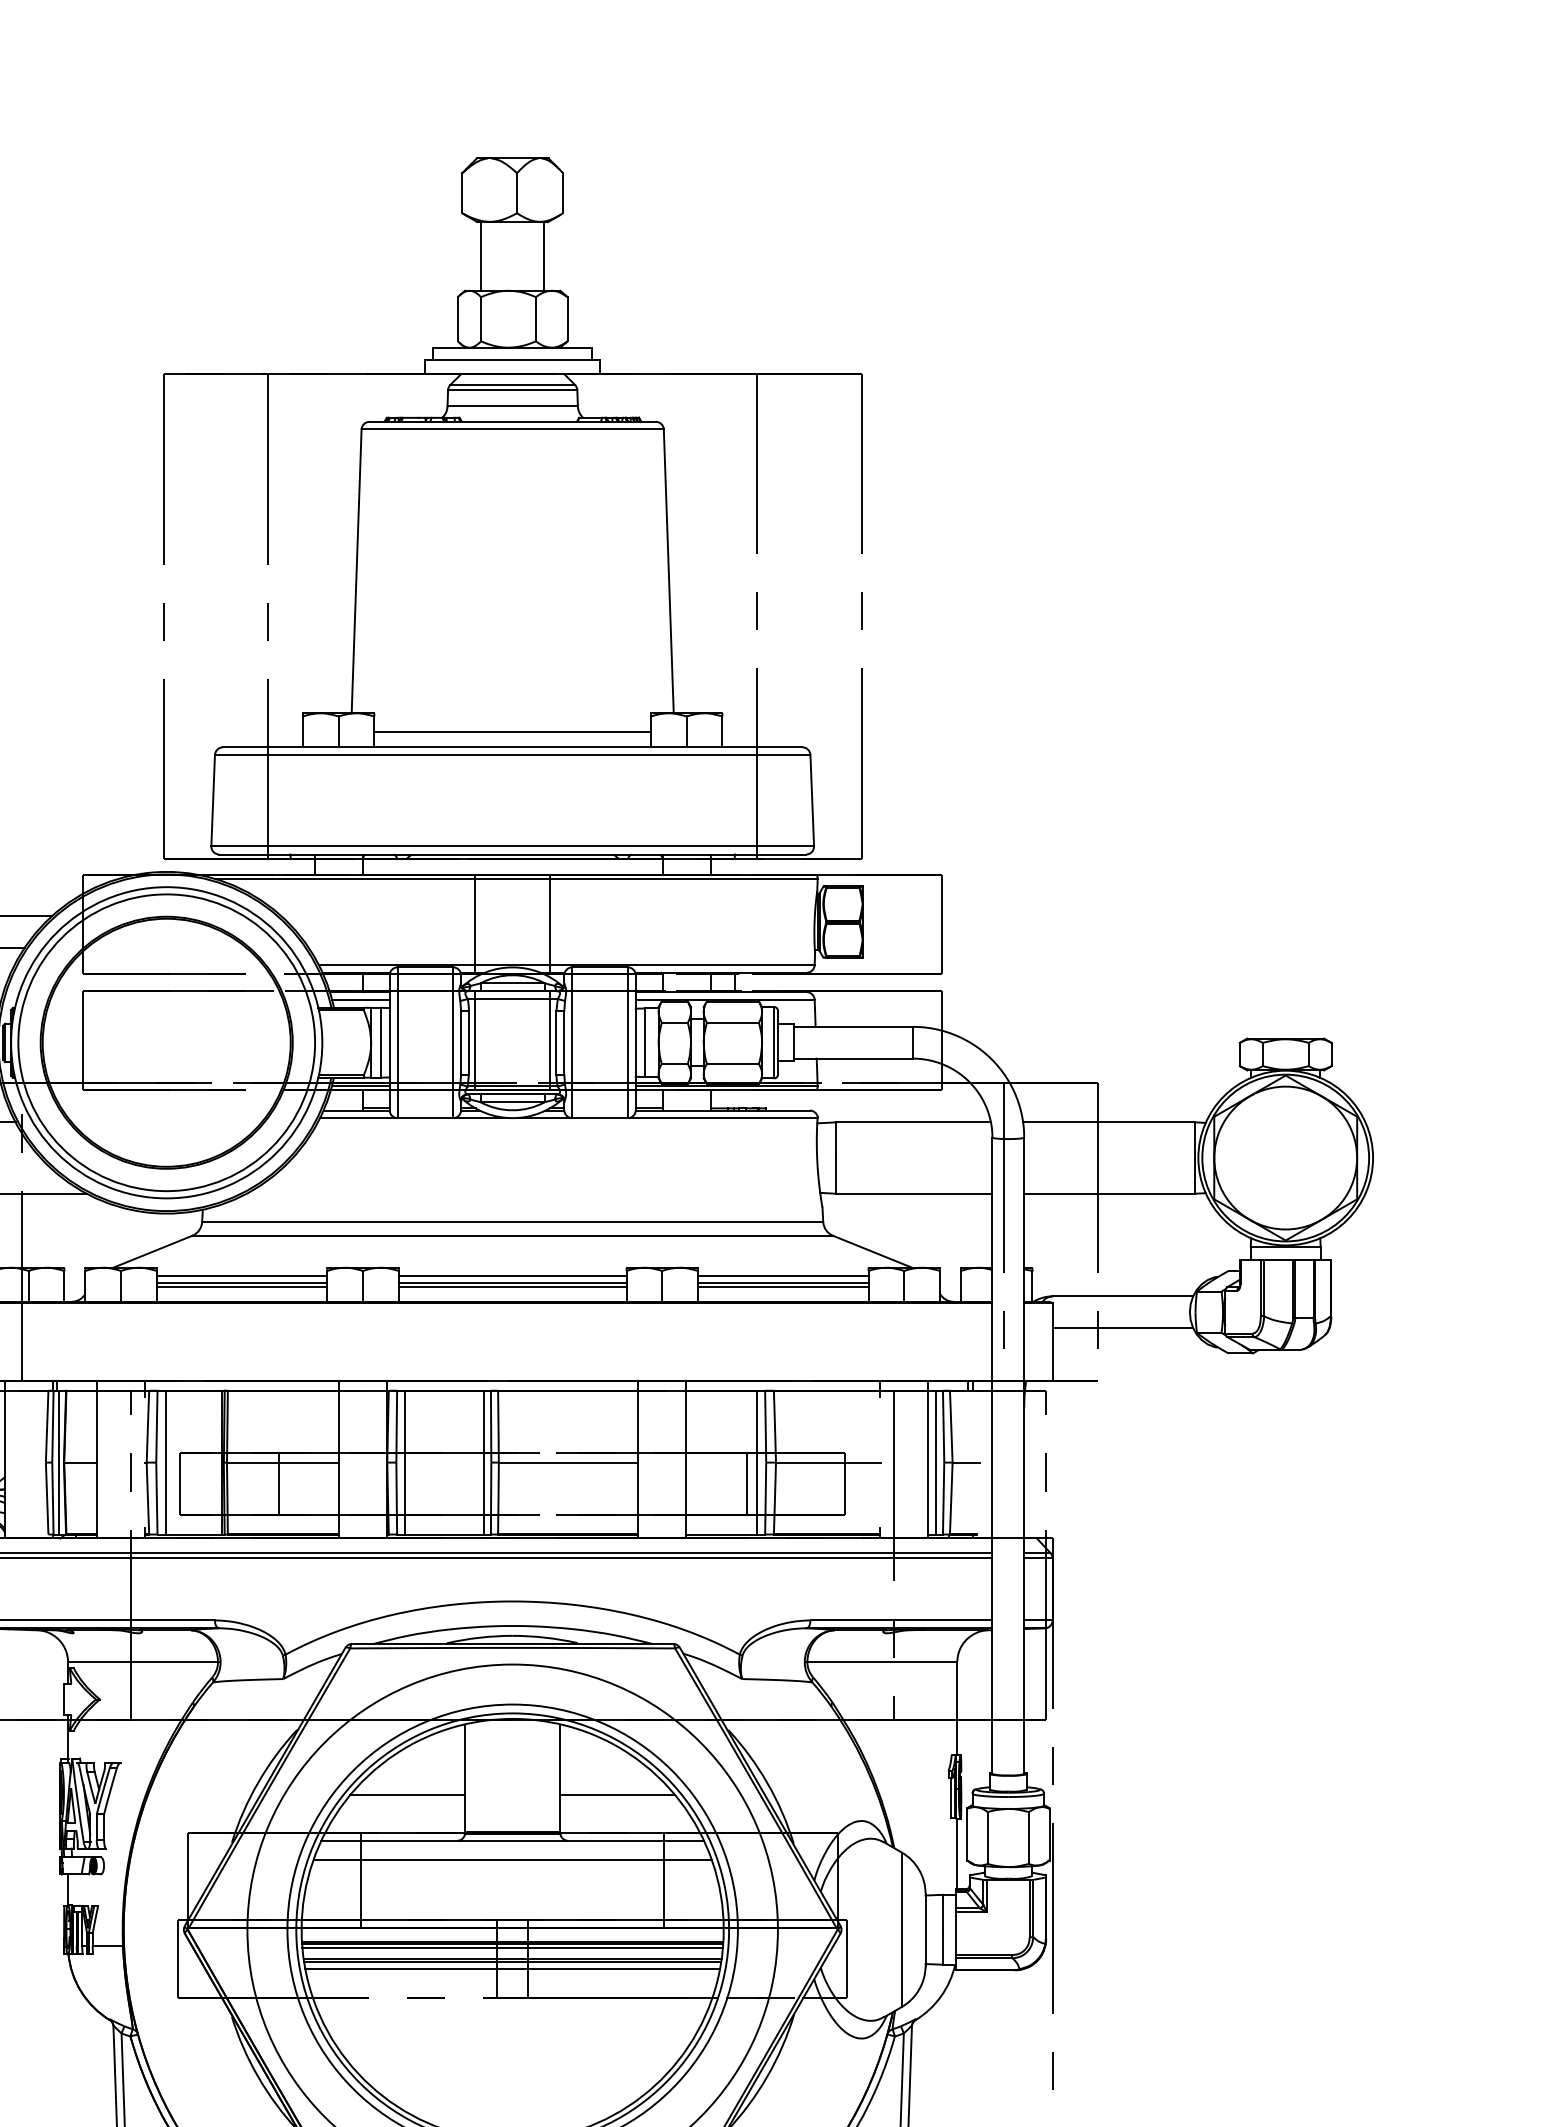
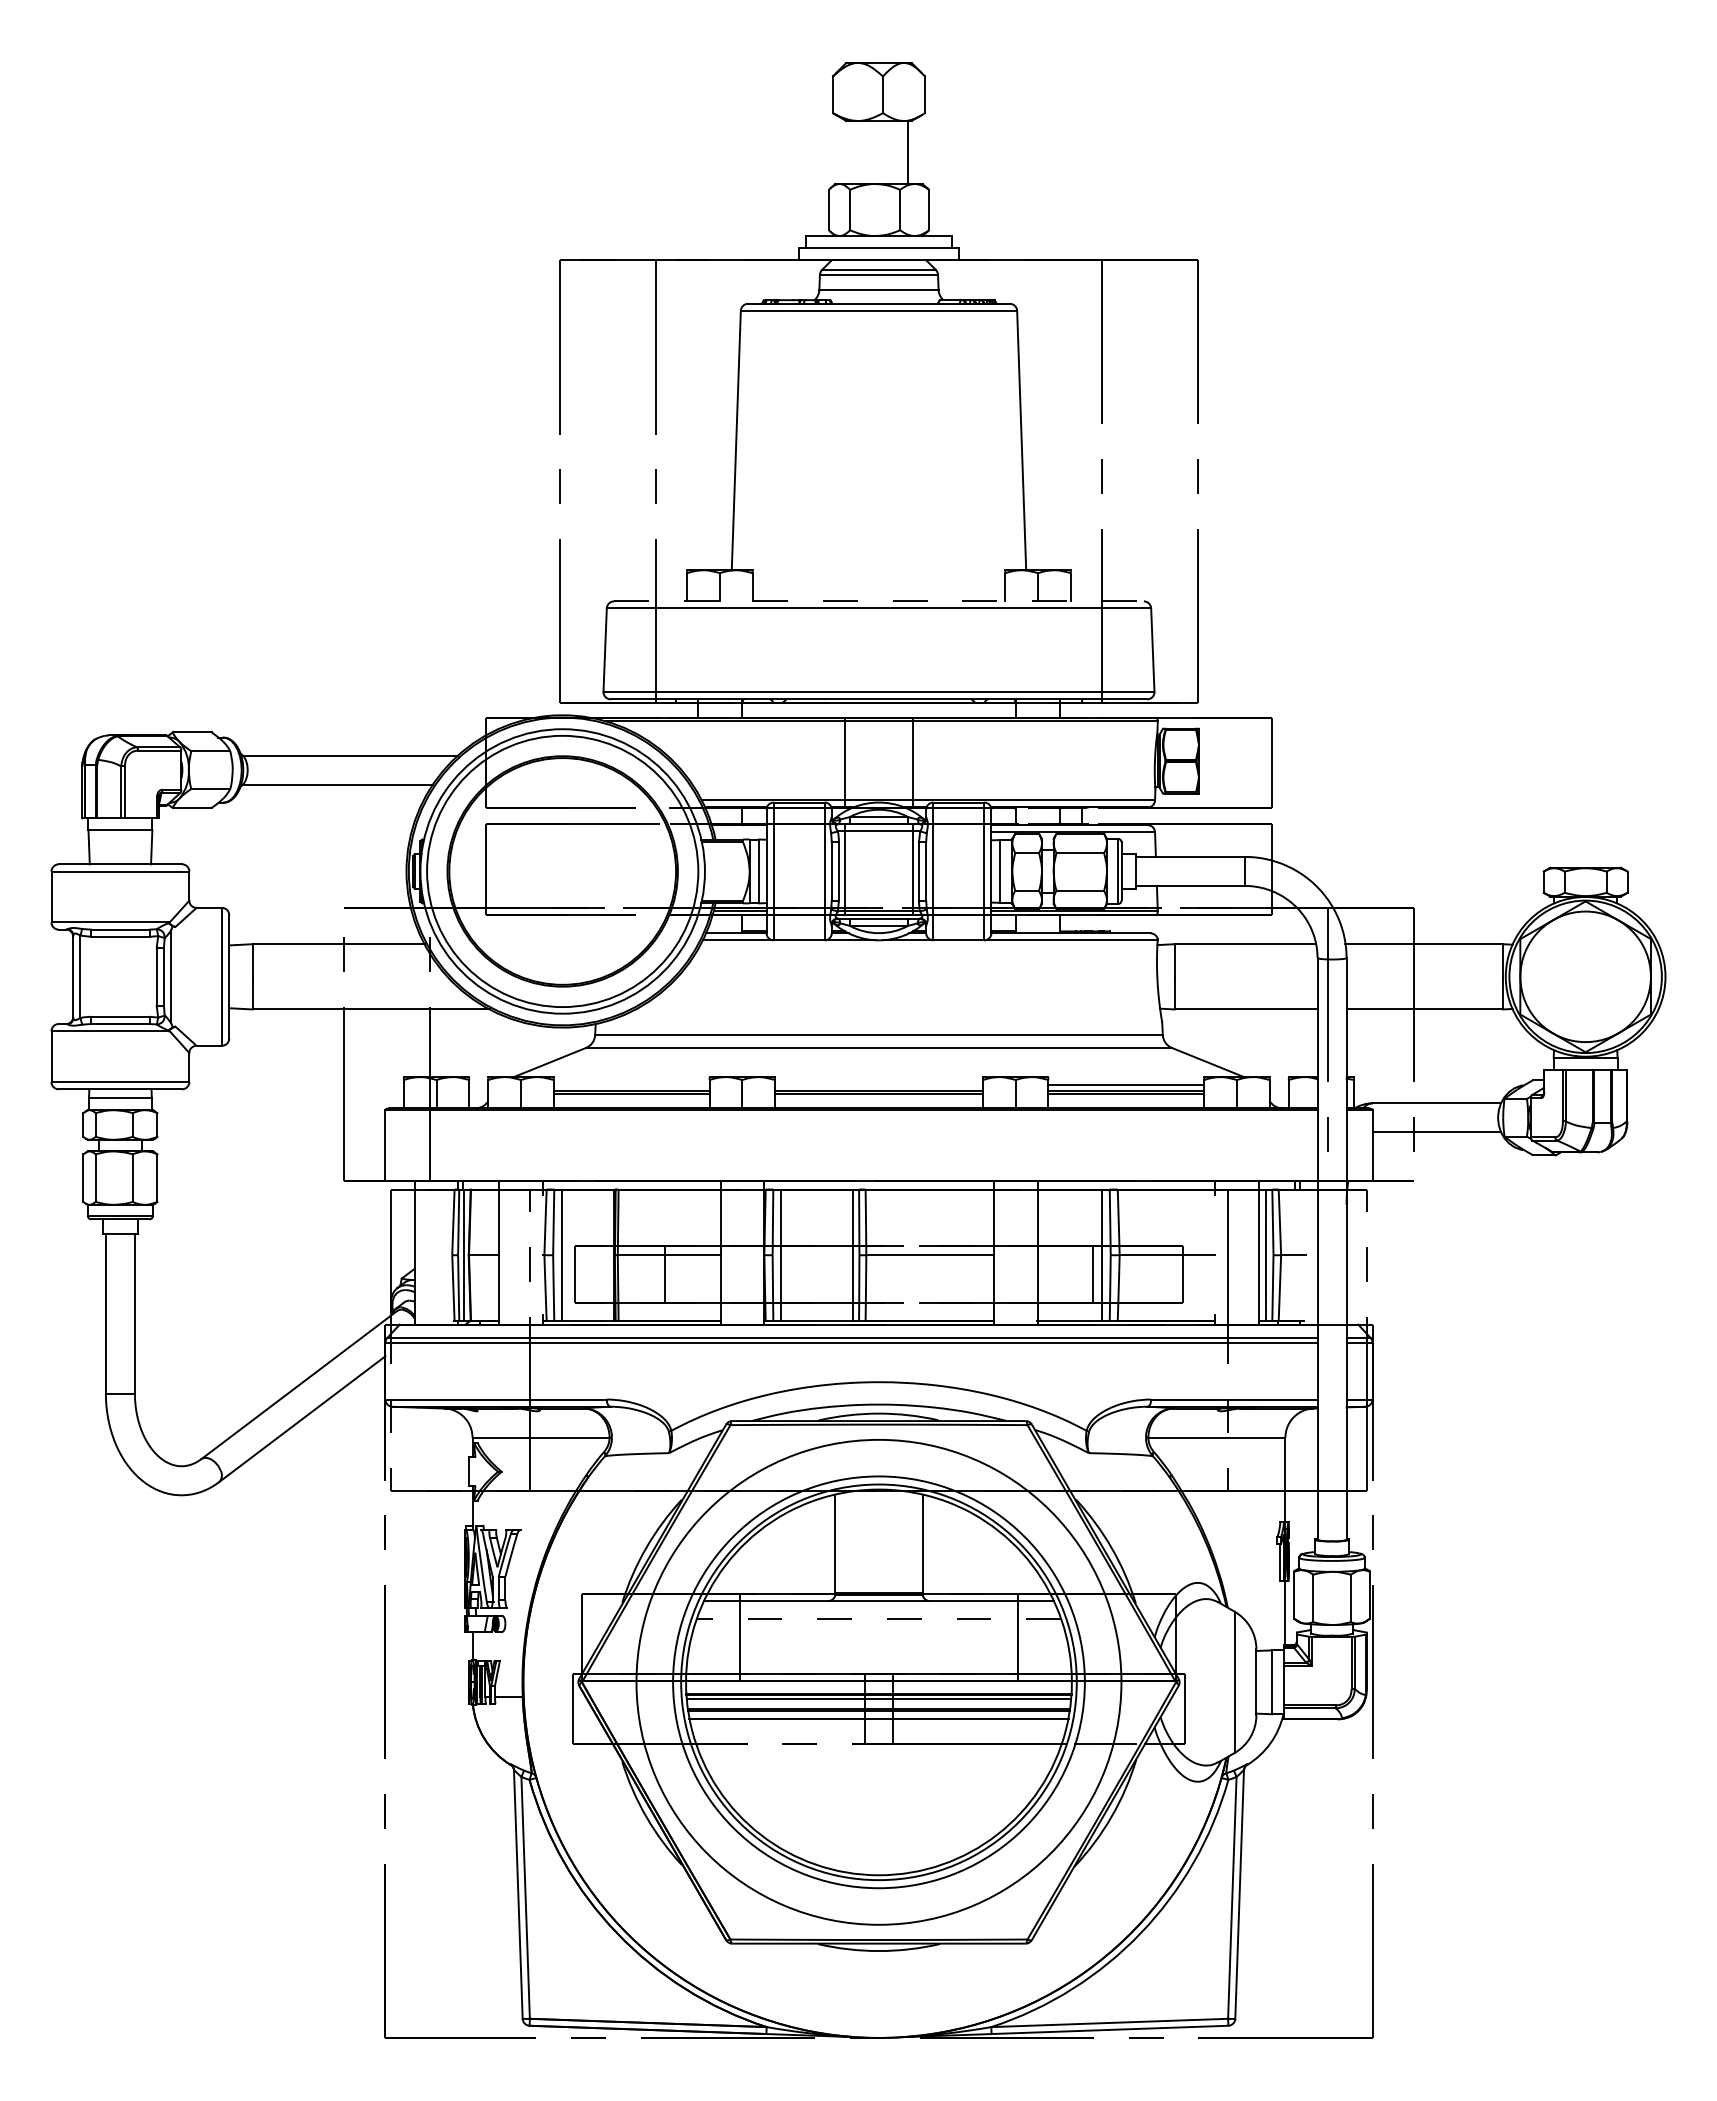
line: (481, 256) -> (850, 152), removed
line: (512, 732) -> (878, 587), removed
line: (512, 747) -> (878, 601), solid -> dashed
line: (360, 1000) -> (739, 832), removed
line: (241, 1275) -> (631, 1084), removed
line: (512, 1275) -> (878, 1084), removed
line: (407, 1794) -> (782, 1558), removed
line: (617, 1794) -> (974, 1558), removed
line: (512, 1859) -> (878, 1618), solid -> dashed

